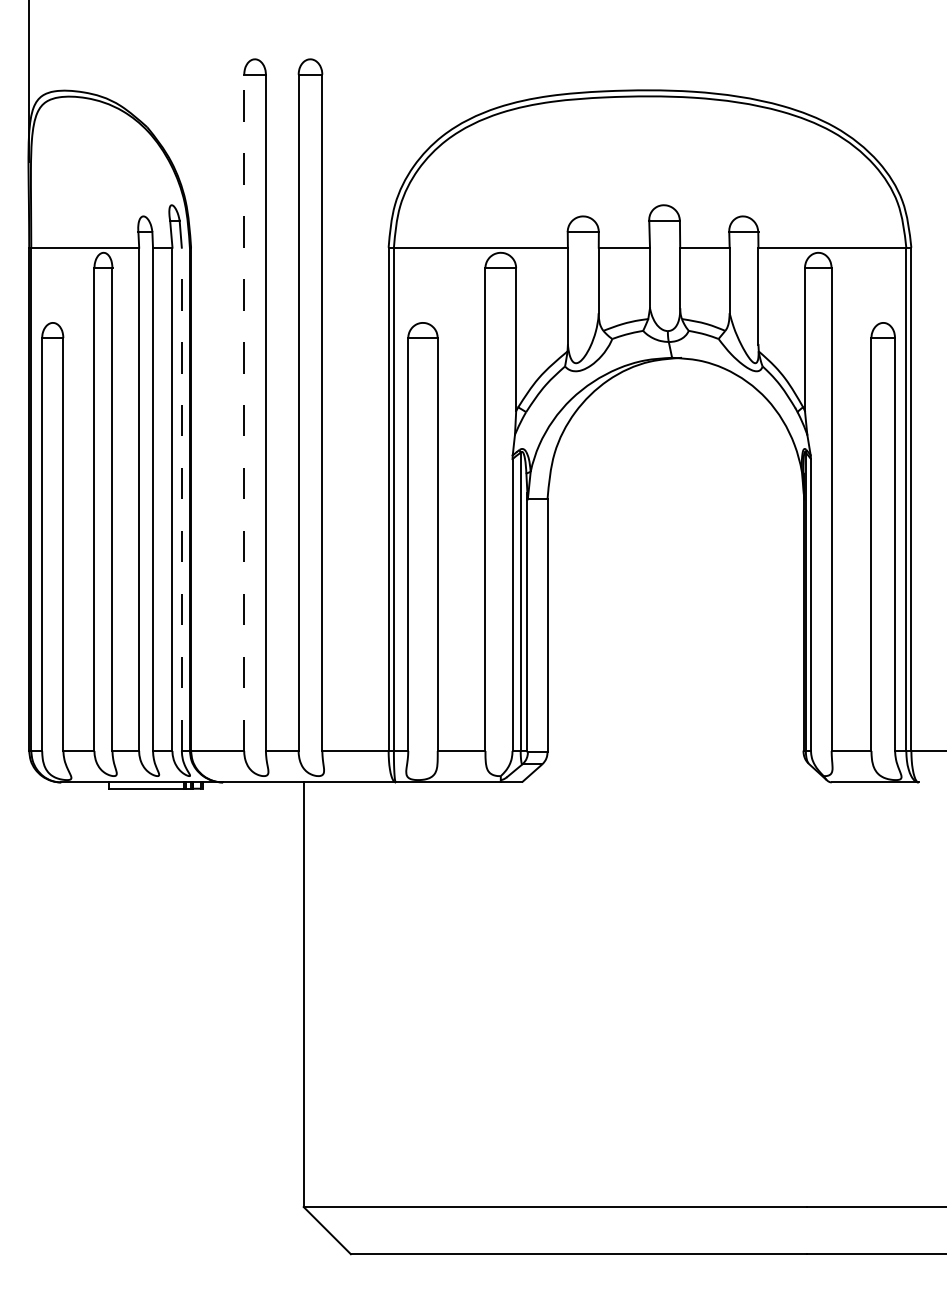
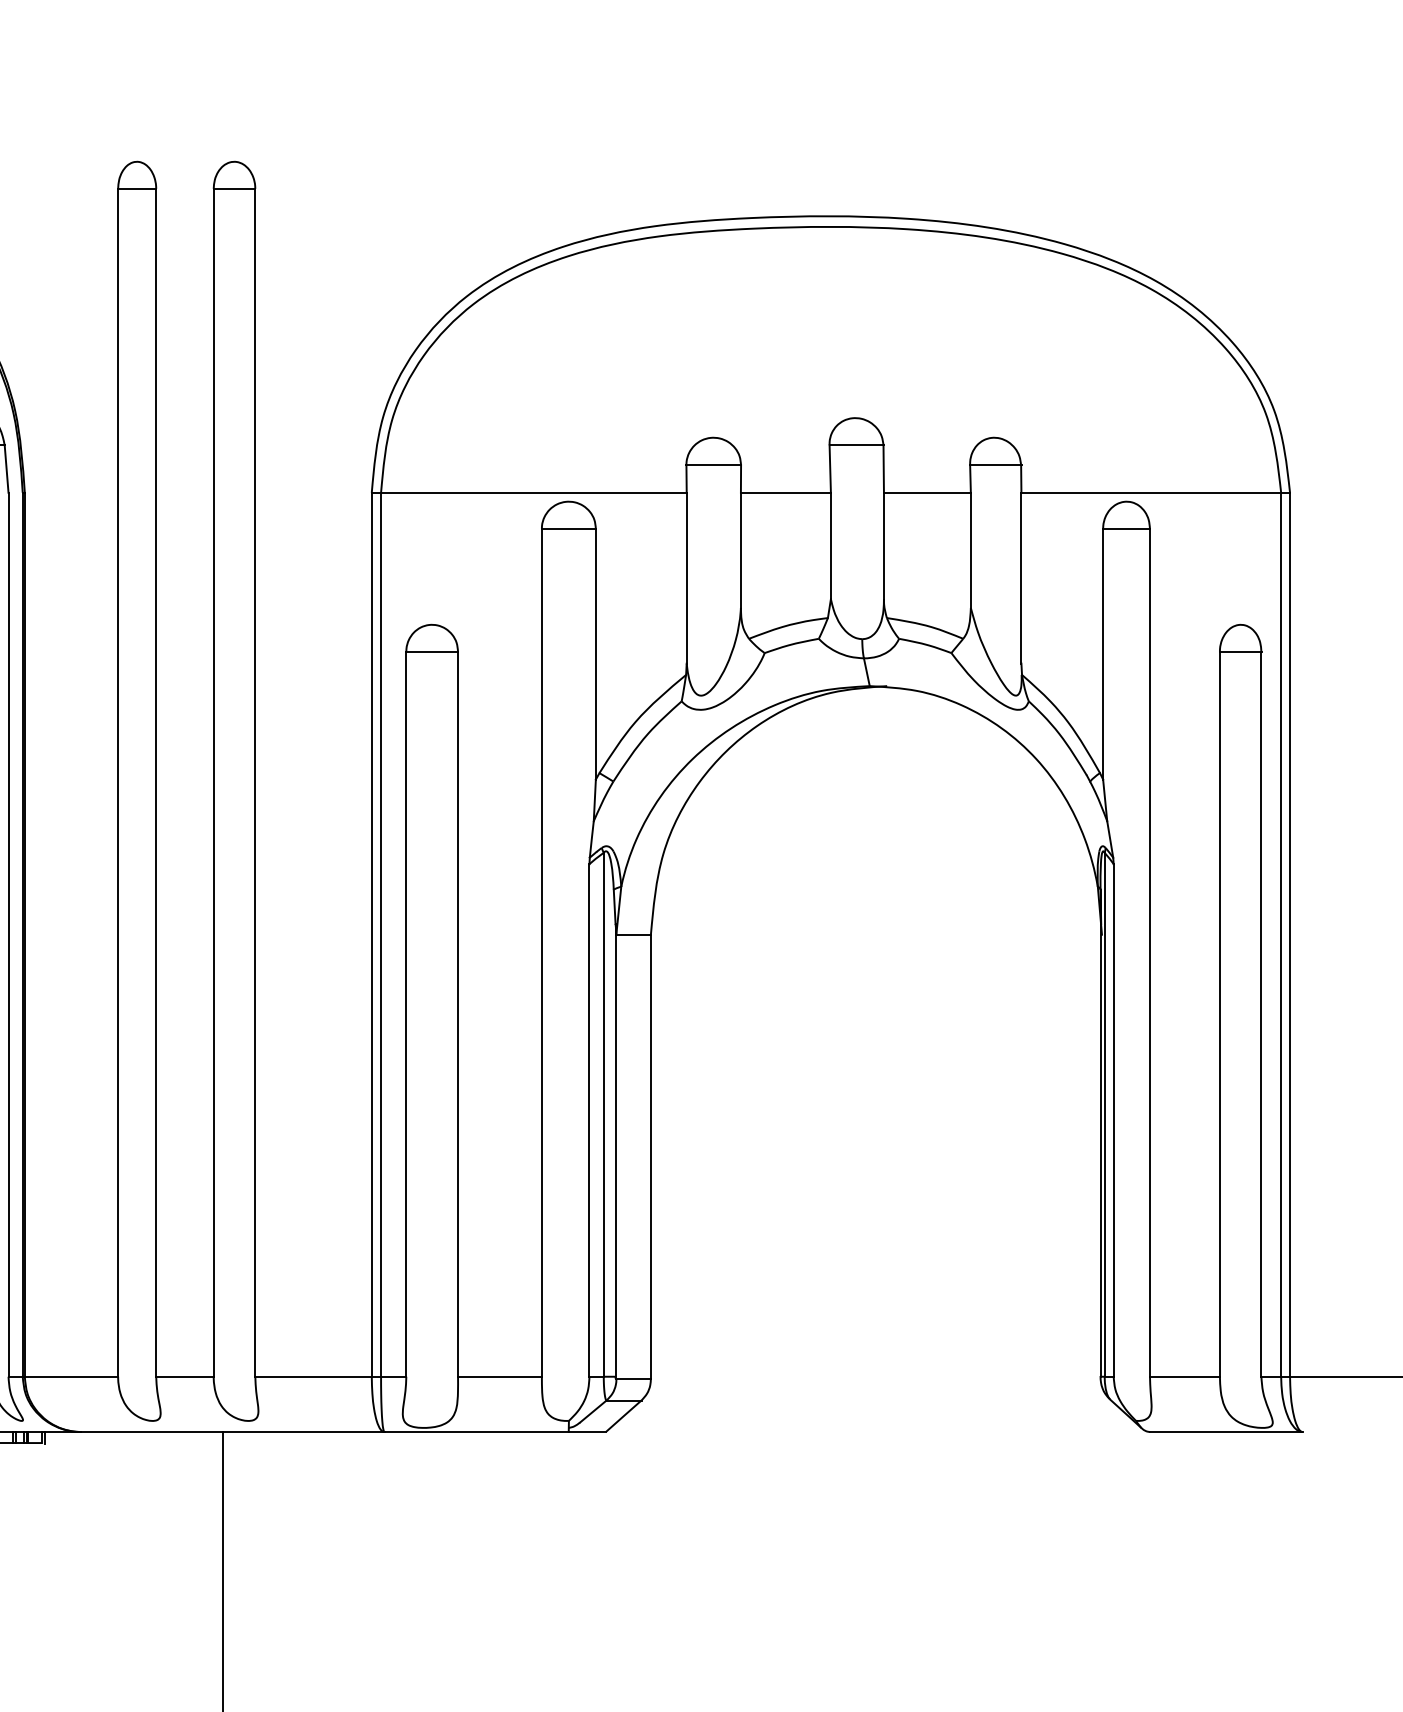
line: (244, 412) -> (118, 782), dashed -> solid
line: (181, 499) -> (7, 935), dashed -> solid

